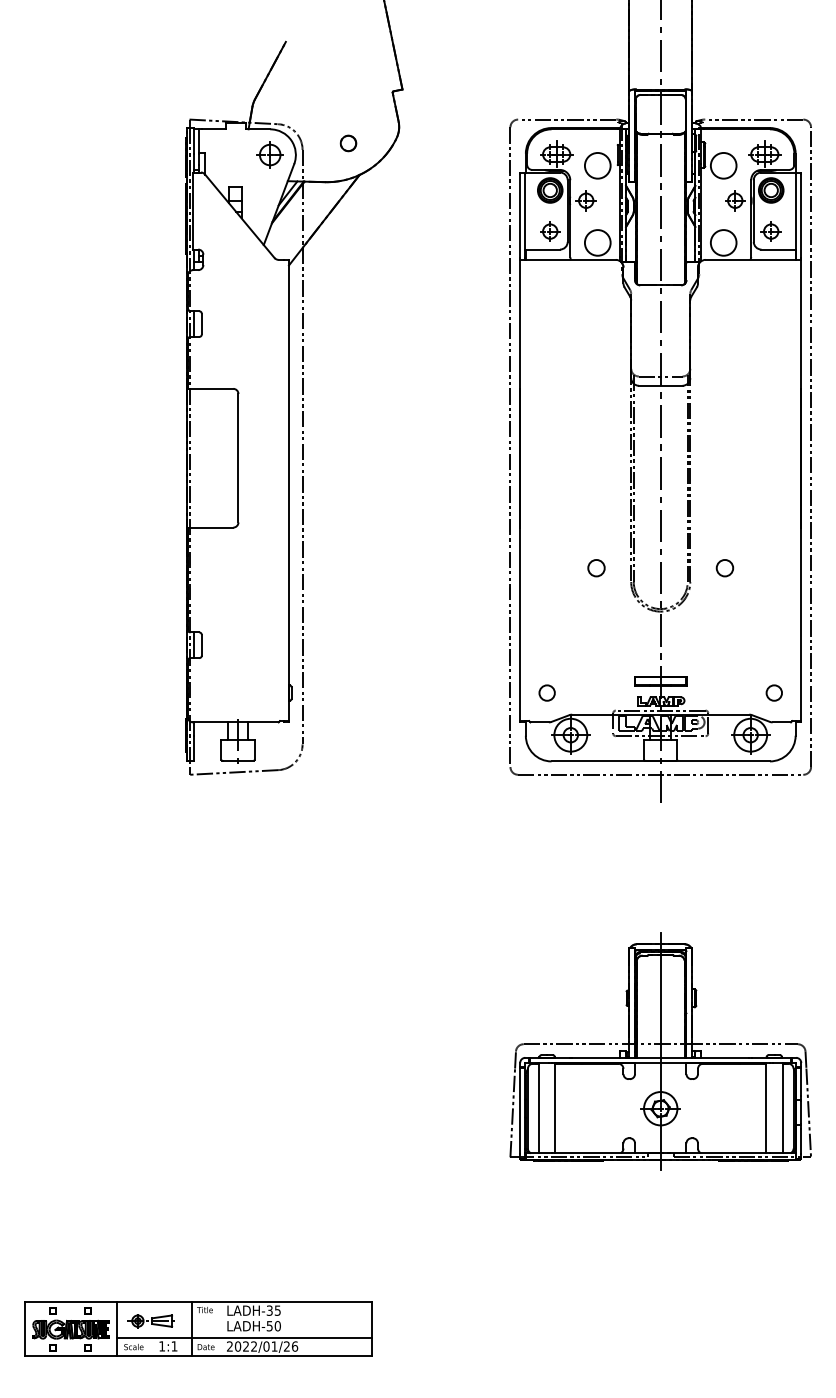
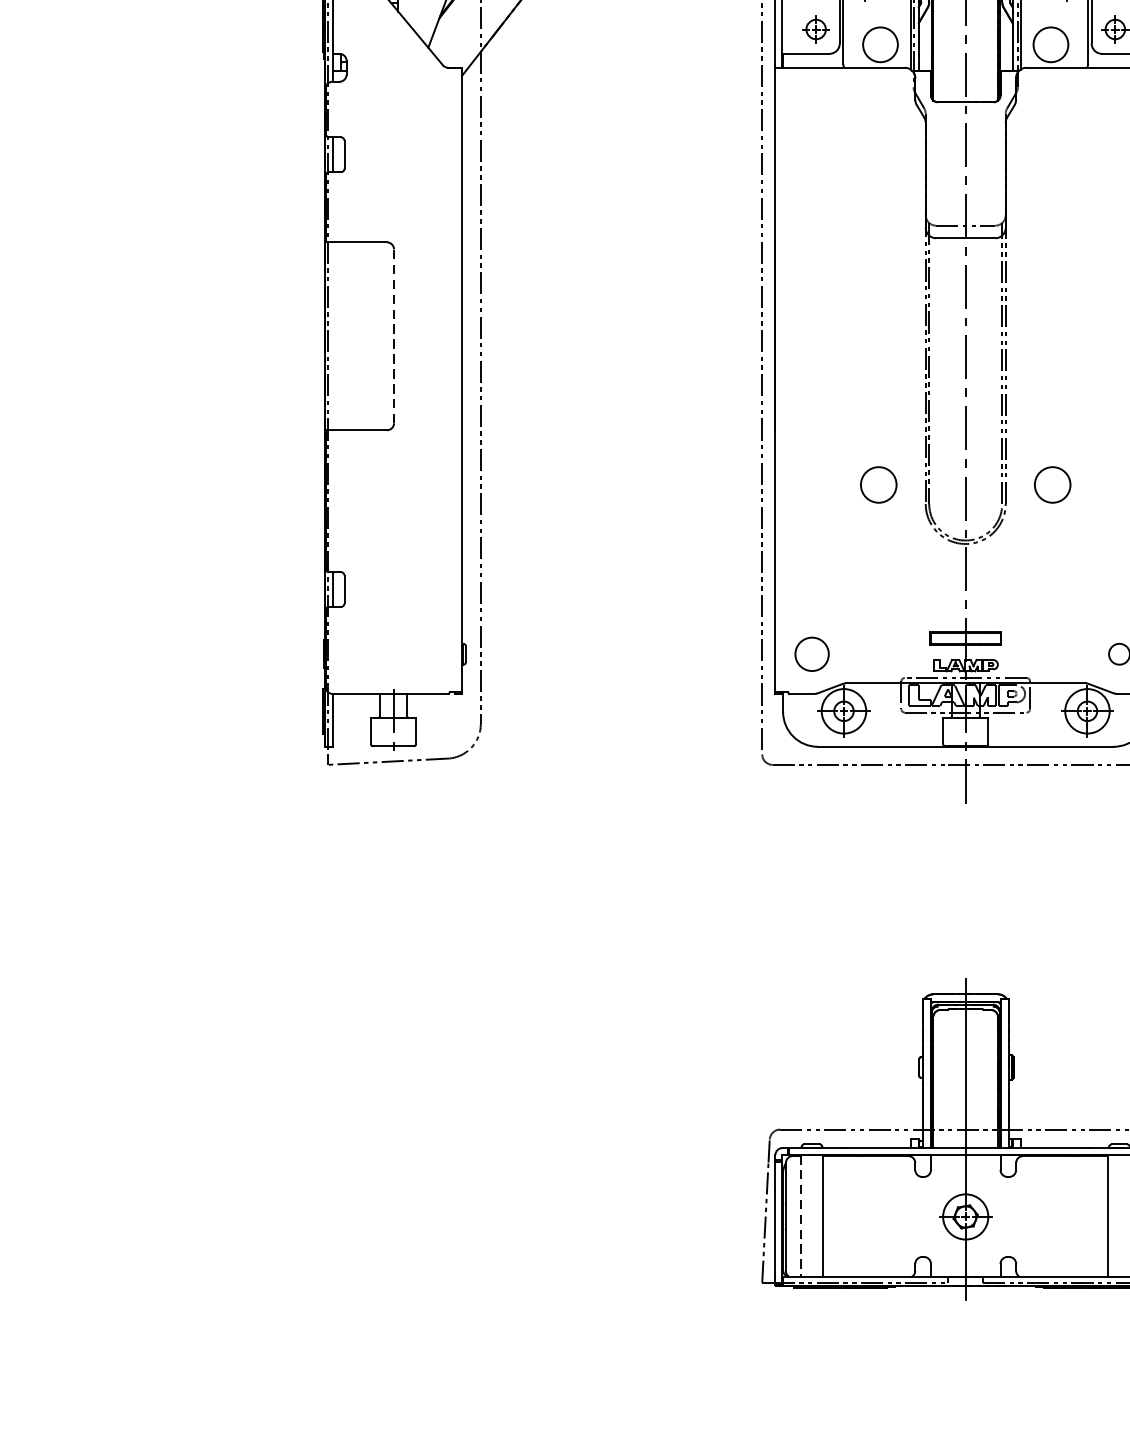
line: (238, 457) -> (394, 335), solid -> dashed
circle: (596, 568) -> (878, 485), size x1.6
circle: (724, 568) -> (1052, 485), size x1.6
circle: (546, 692) -> (811, 653), size x1.6
line: (538, 1108) -> (800, 1216), solid -> dashed

